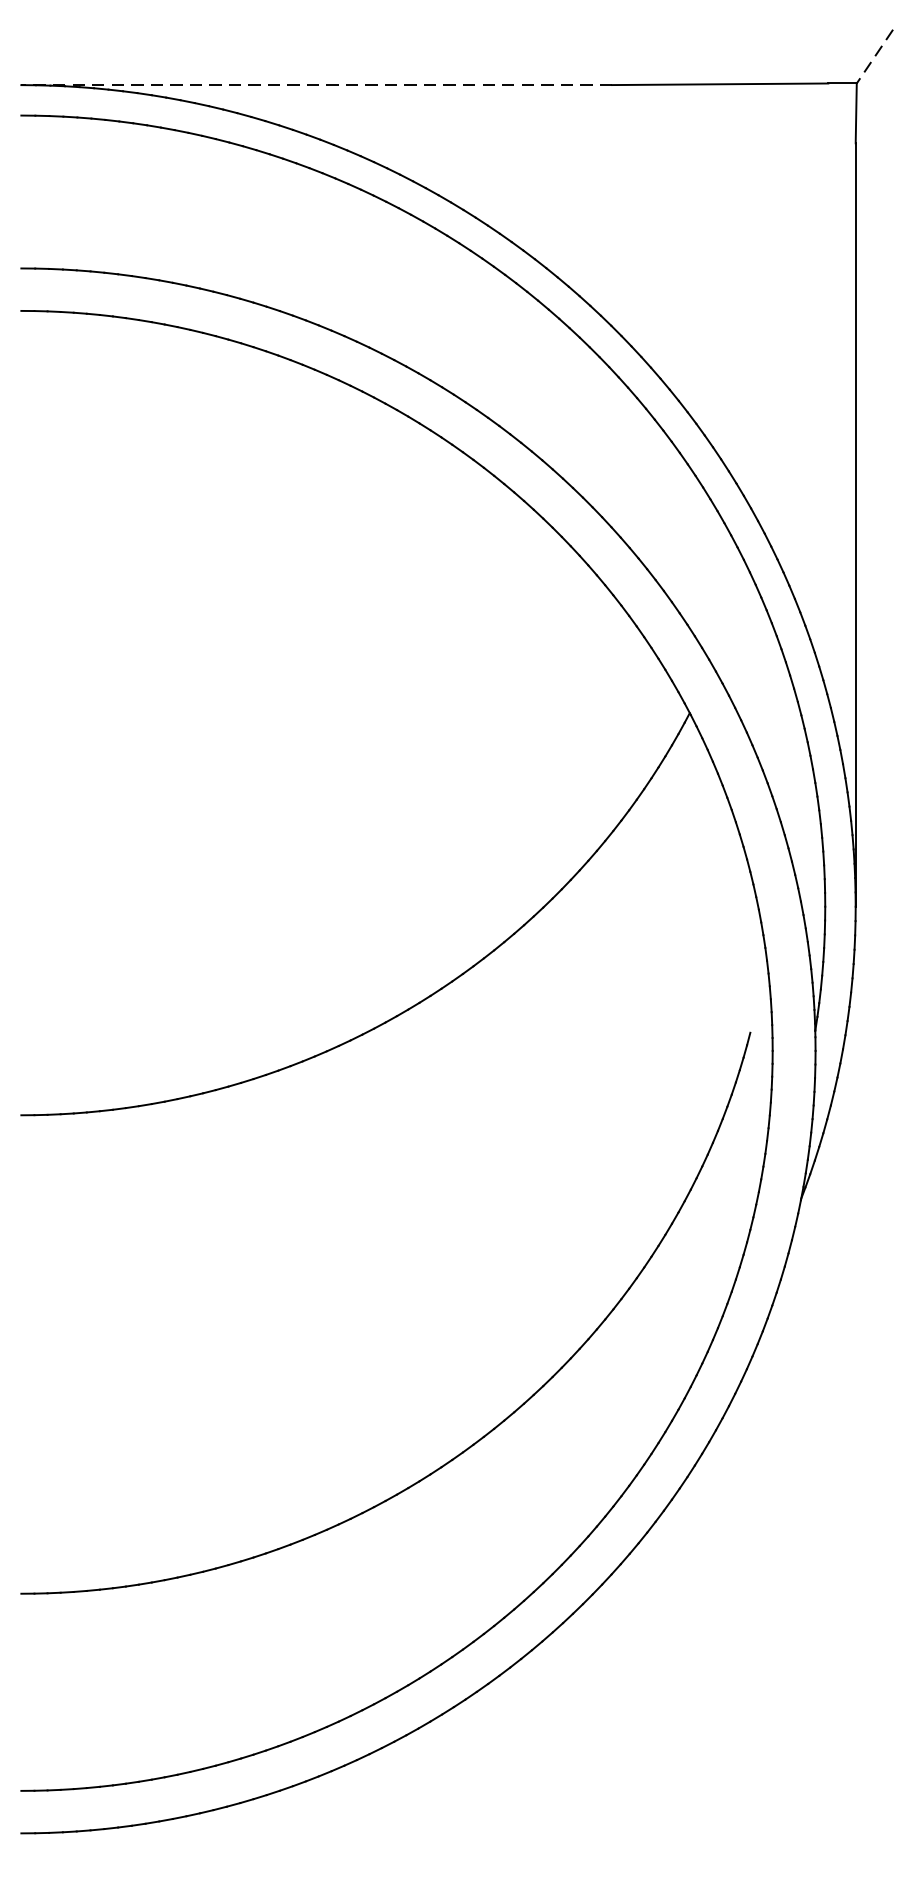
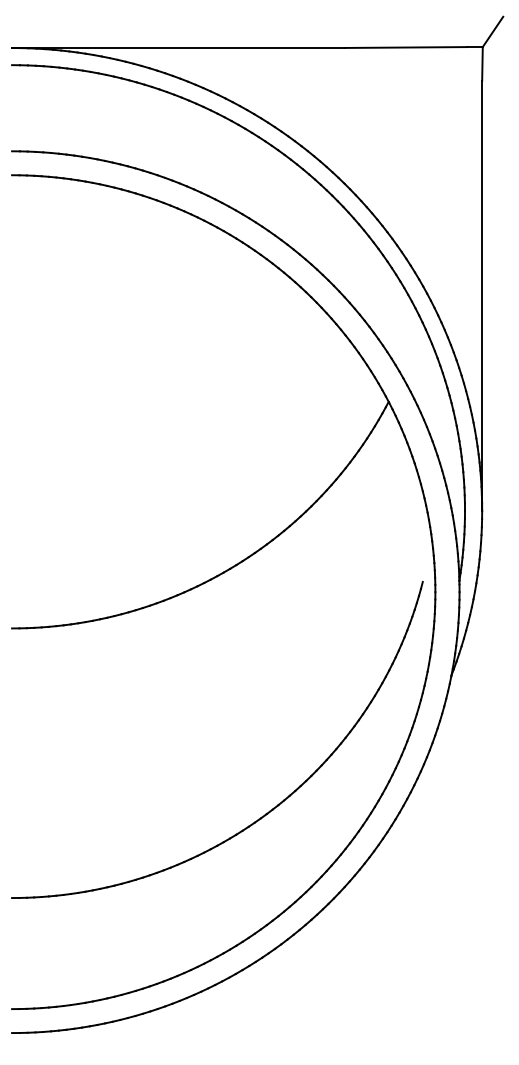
line: (874, 57) -> (492, 32), dashed -> solid
line: (314, 84) -> (177, 47), dashed -> solid

